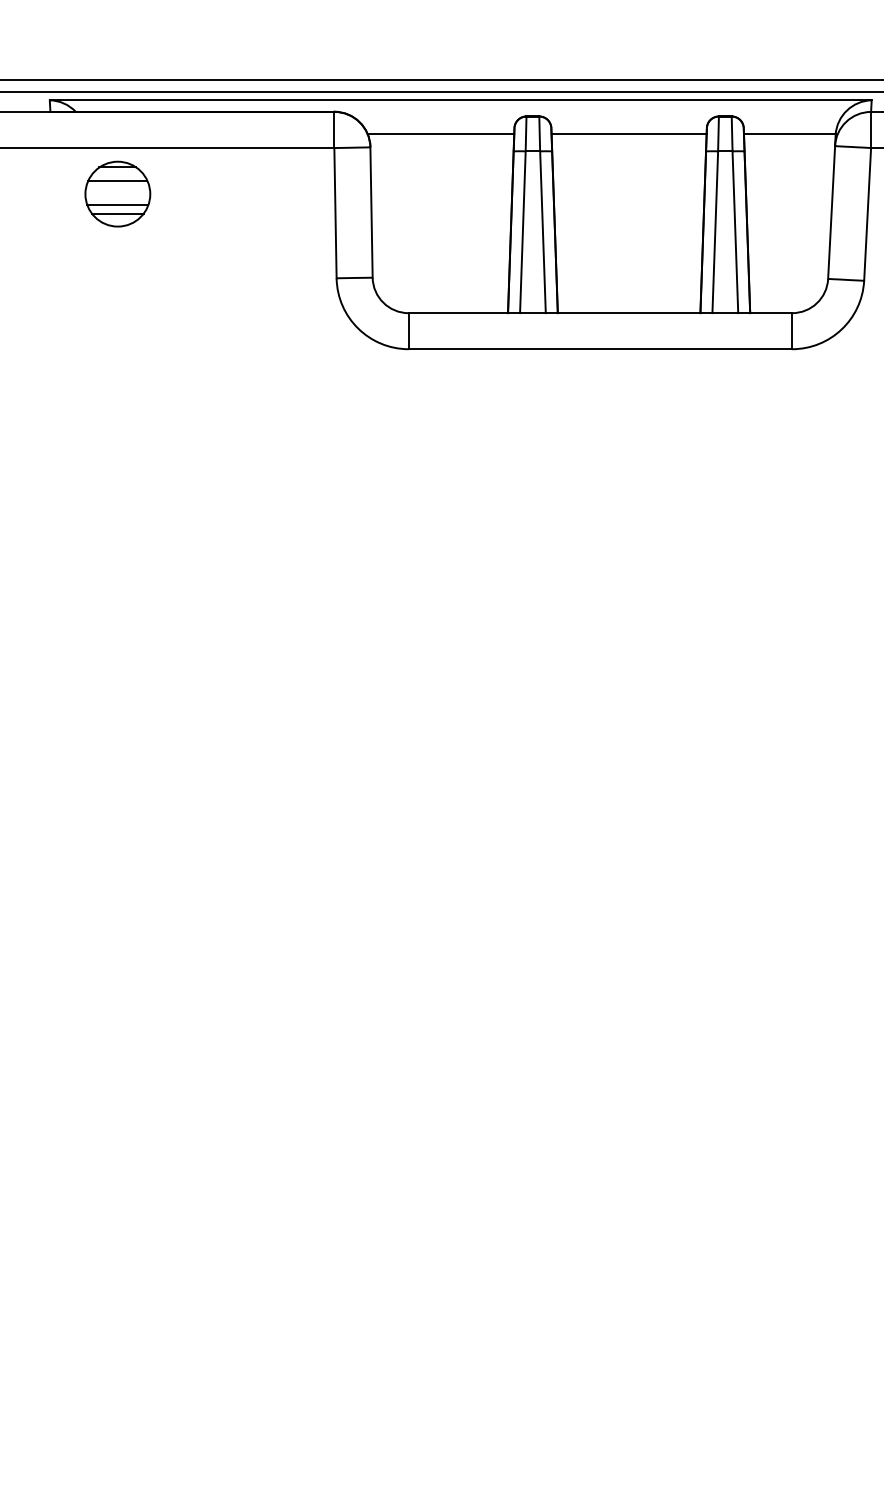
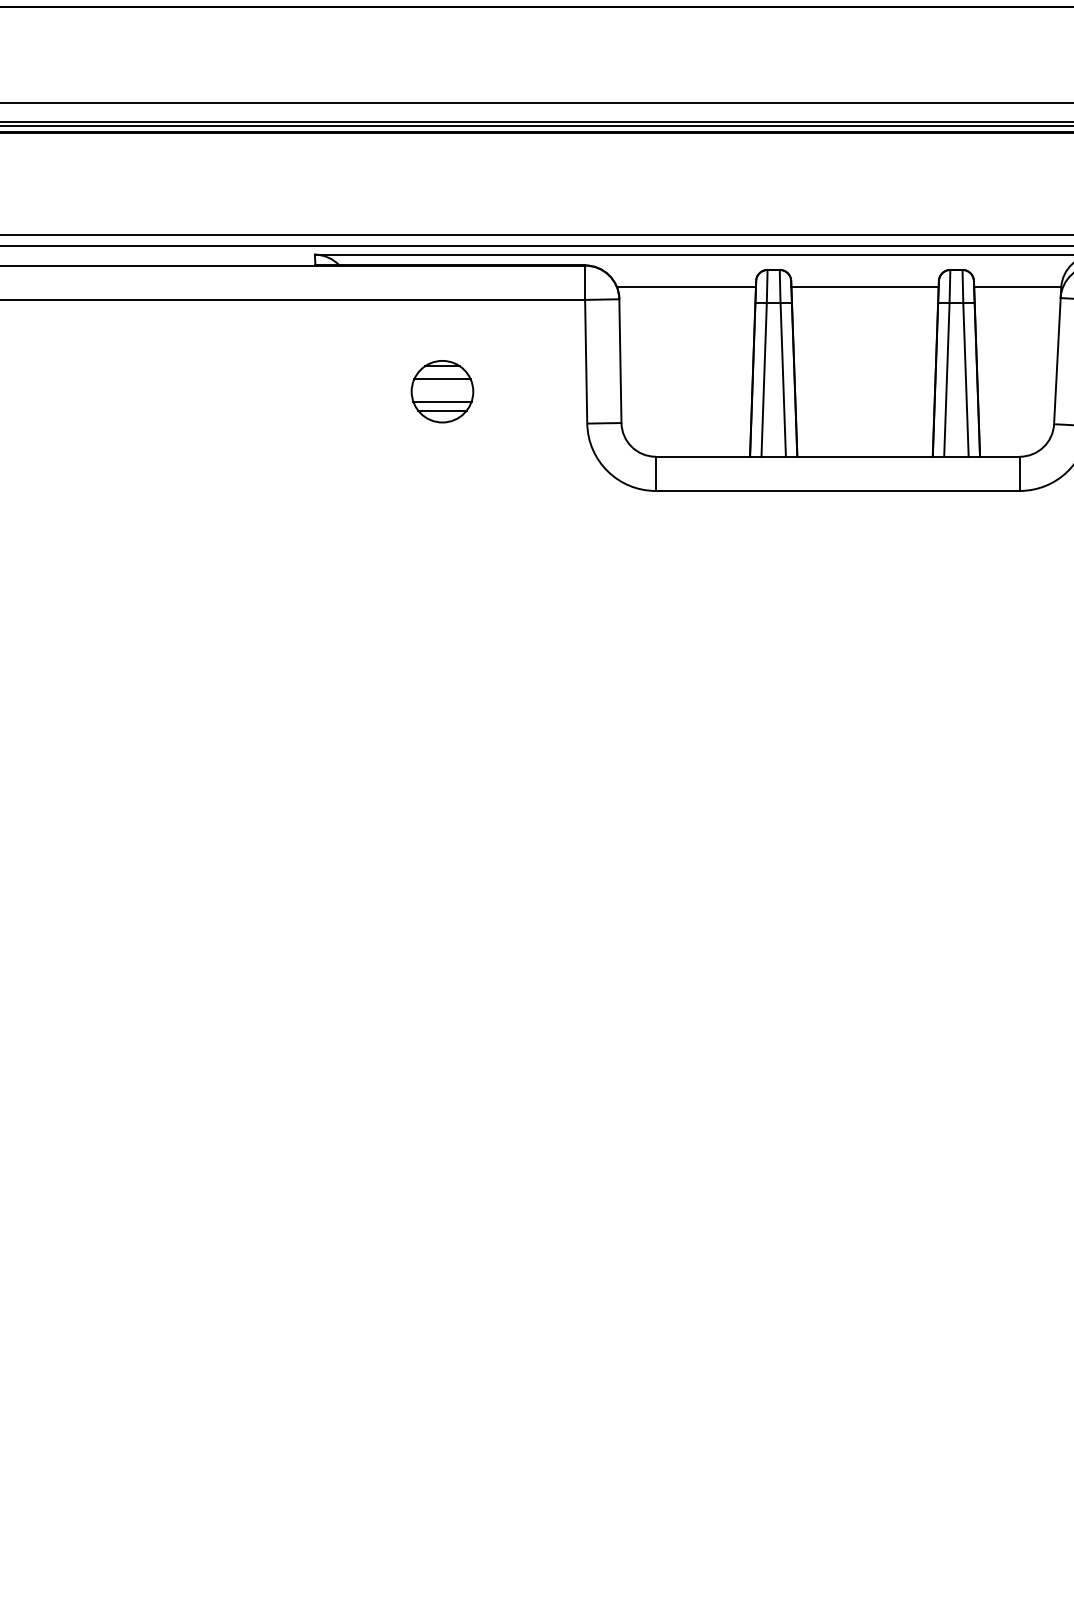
part: (117, 193) -> (442, 391), moved

